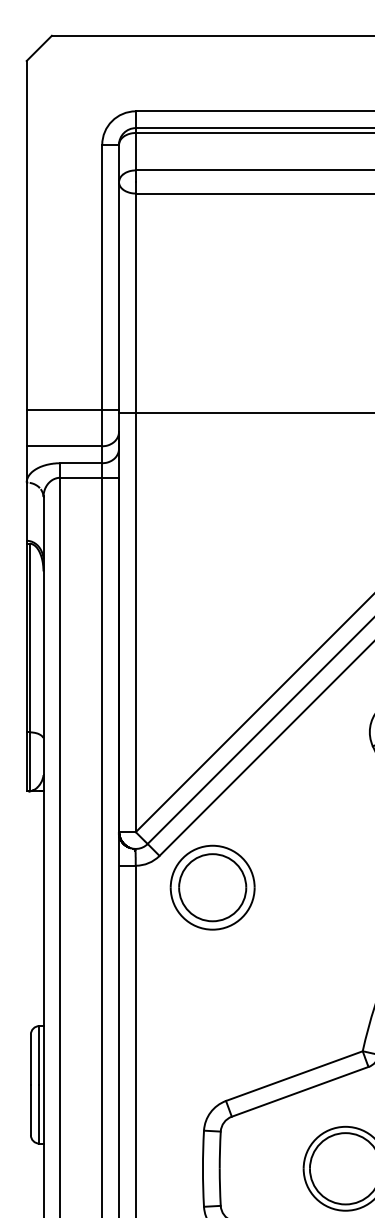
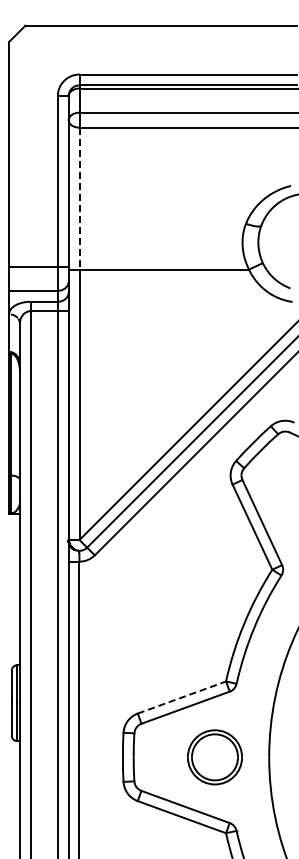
line: (135, 303) -> (79, 198), solid -> dashed
part: (213, 887) -> (129, 575), removed
line: (293, 1076) -> (181, 697), solid -> dashed

